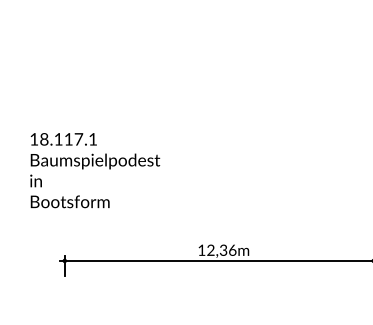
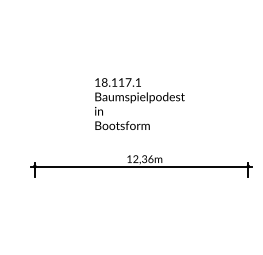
text: (94, 169) -> (139, 103), moved

